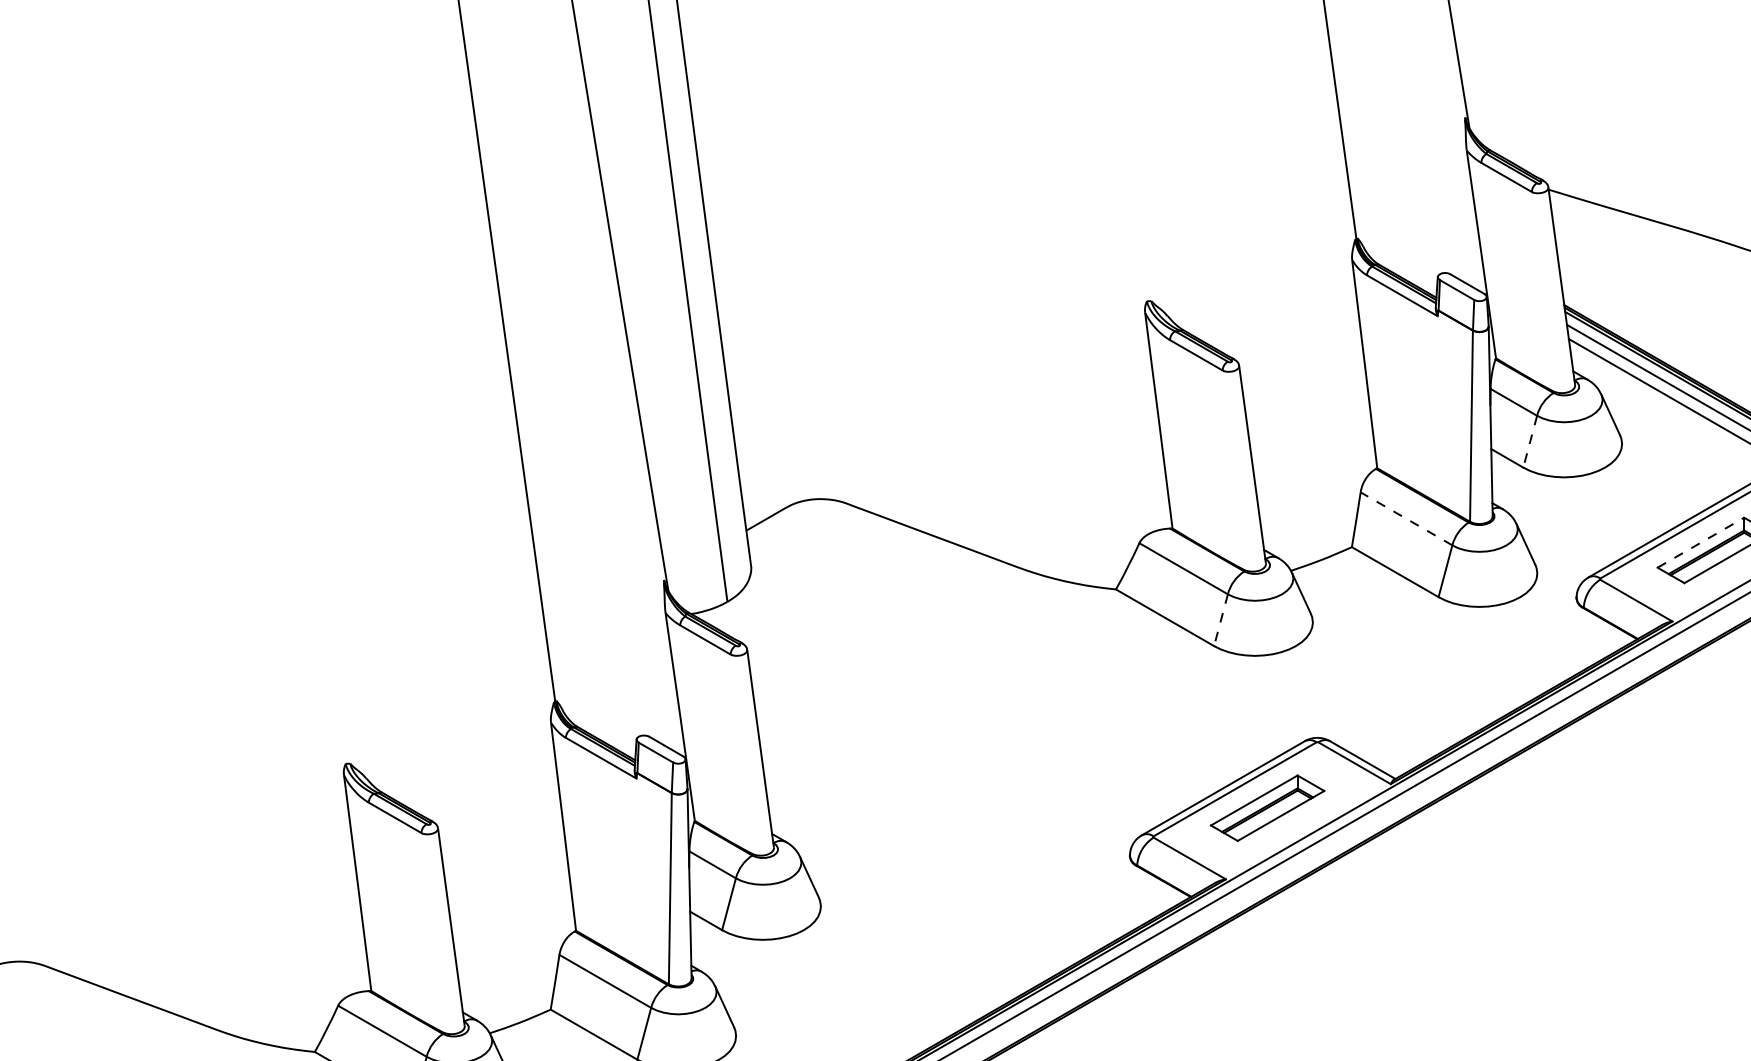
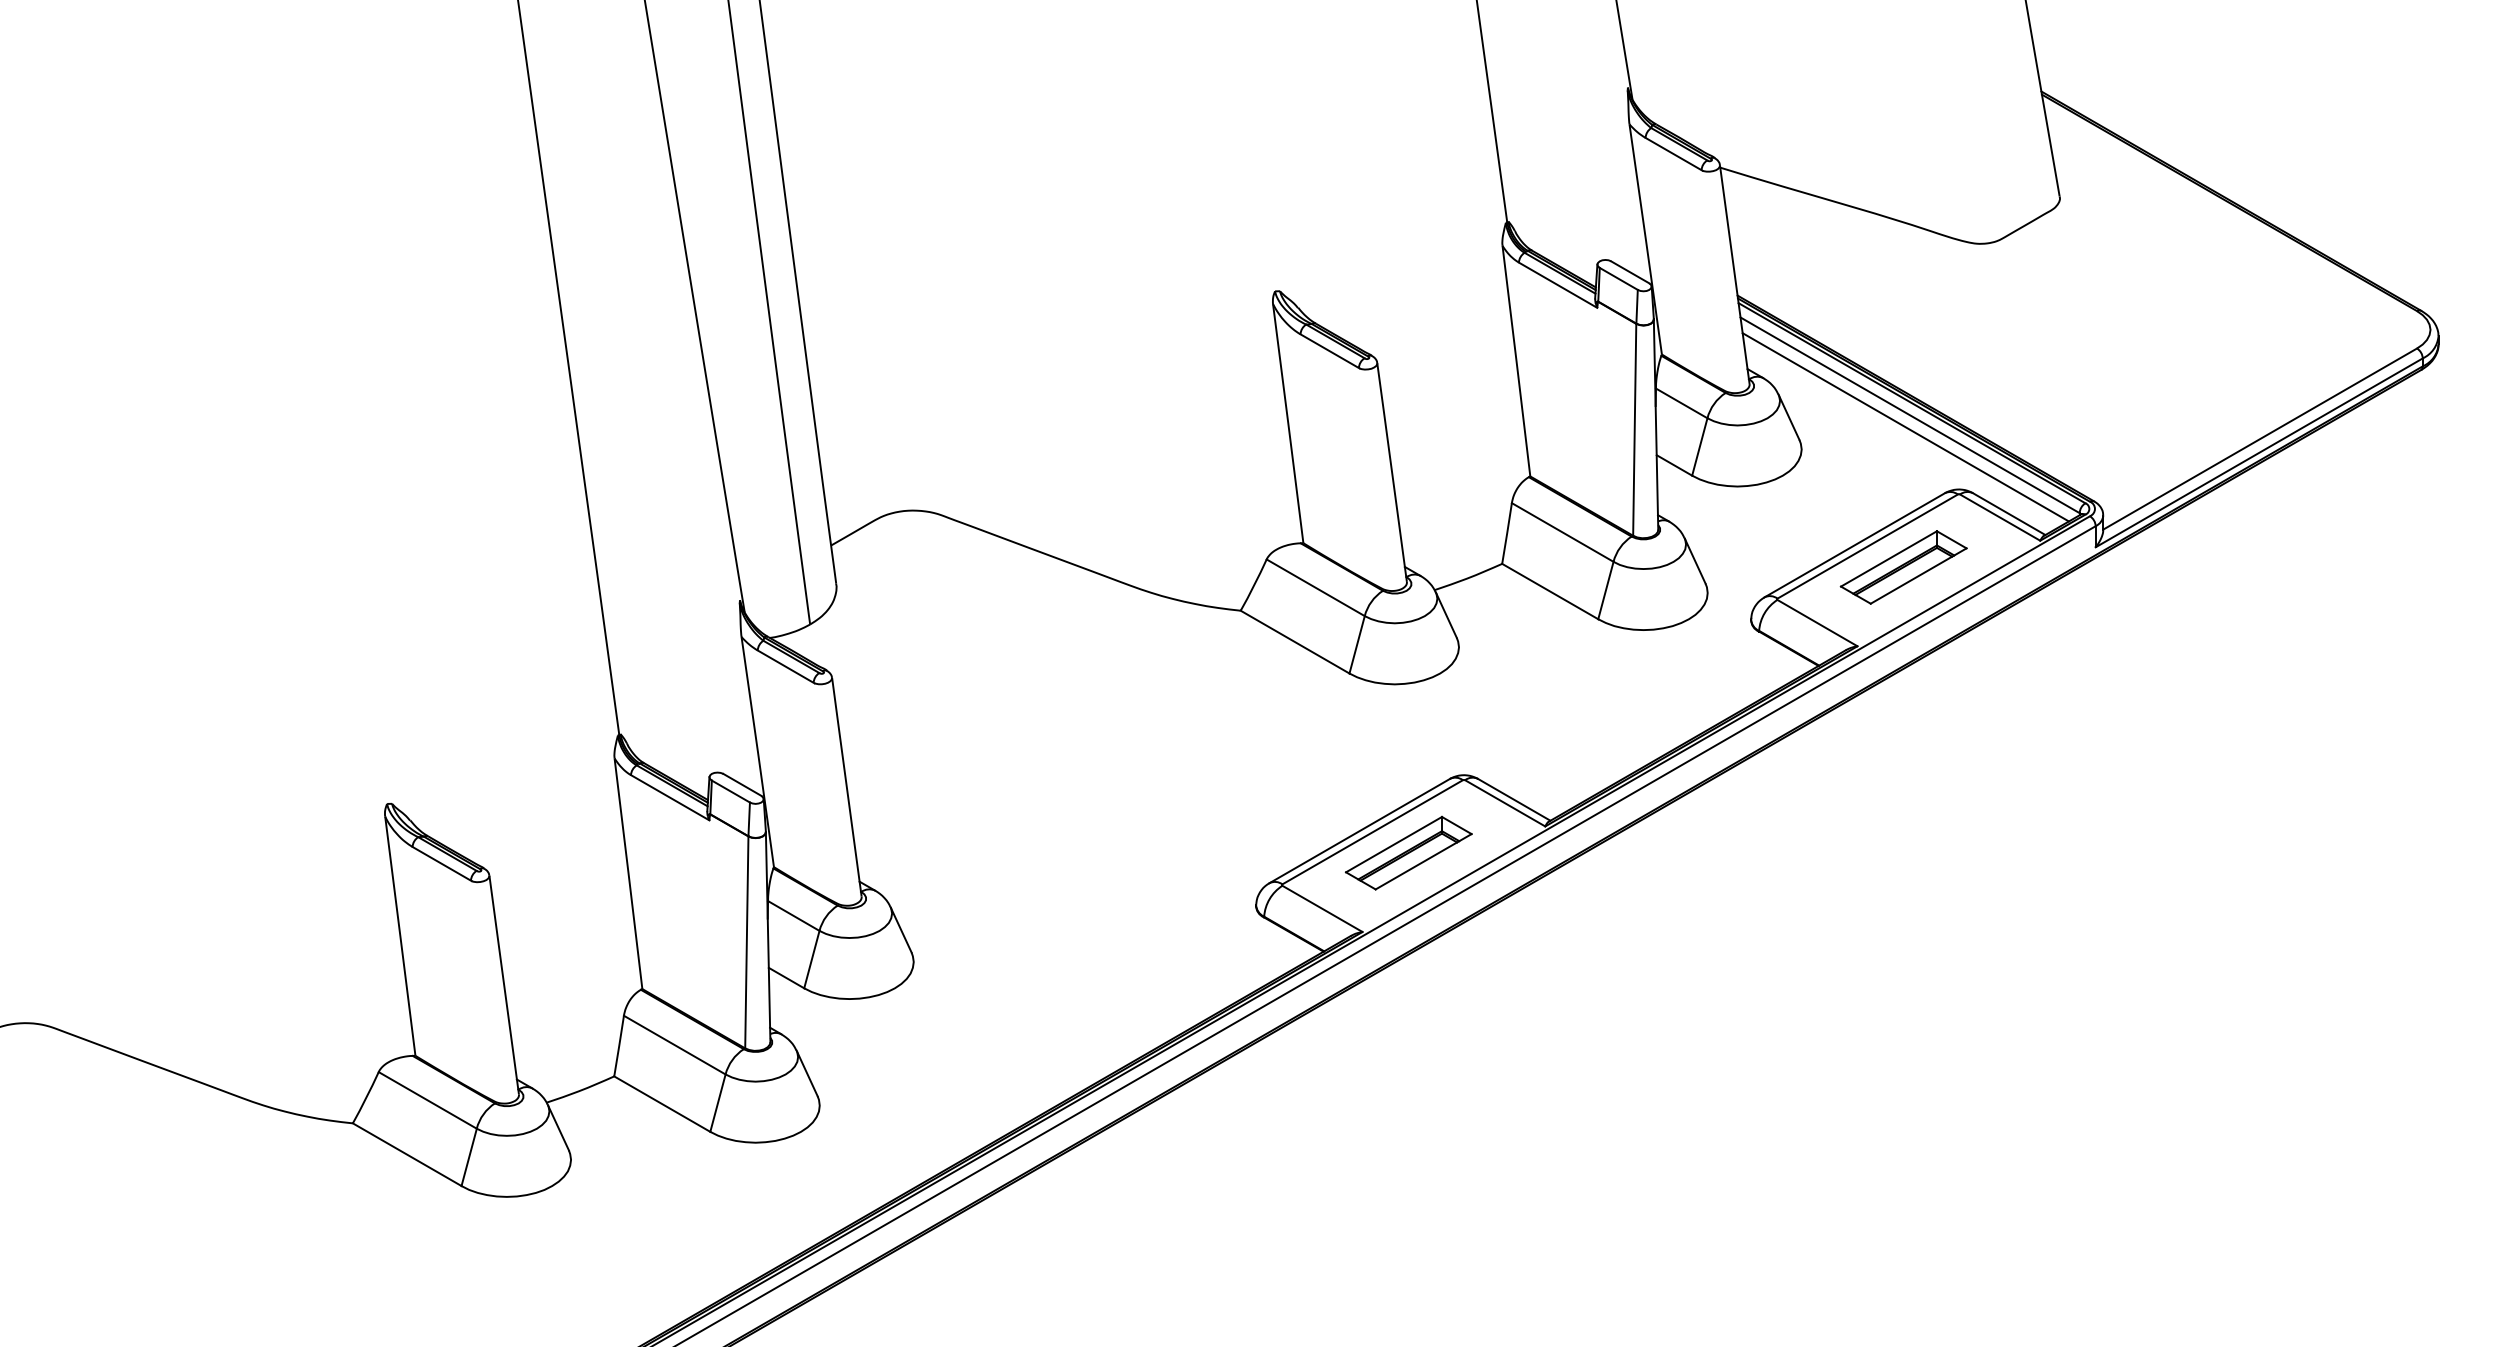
line: (1529, 441) -> (1699, 446), dashed -> solid
line: (1406, 518) -> (1562, 532), dashed -> solid
line: (1701, 542) -> (1889, 558), dashed -> solid
line: (1221, 619) -> (1357, 644), dashed -> solid

